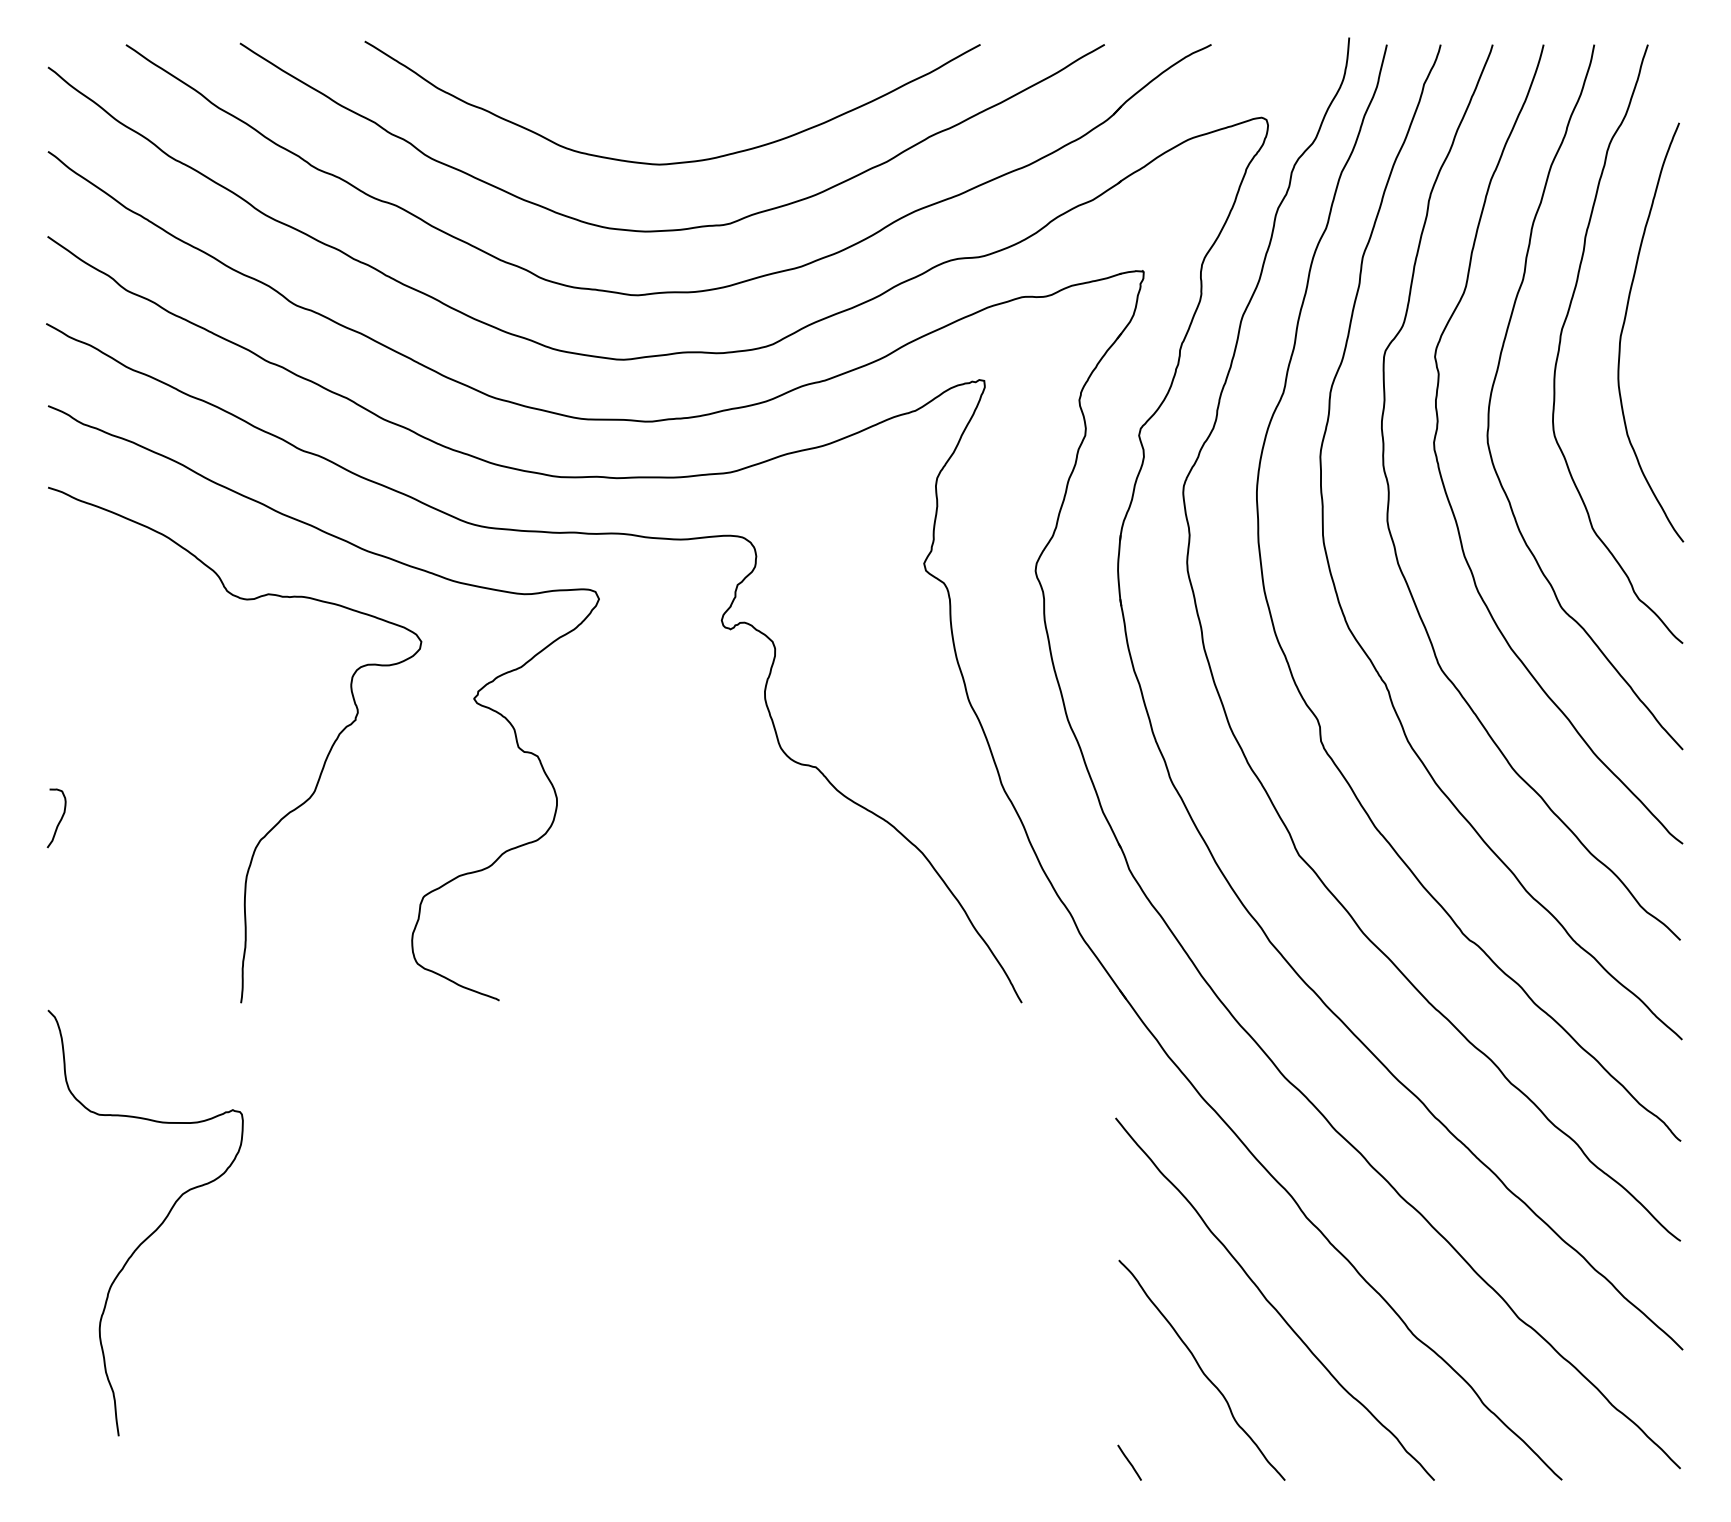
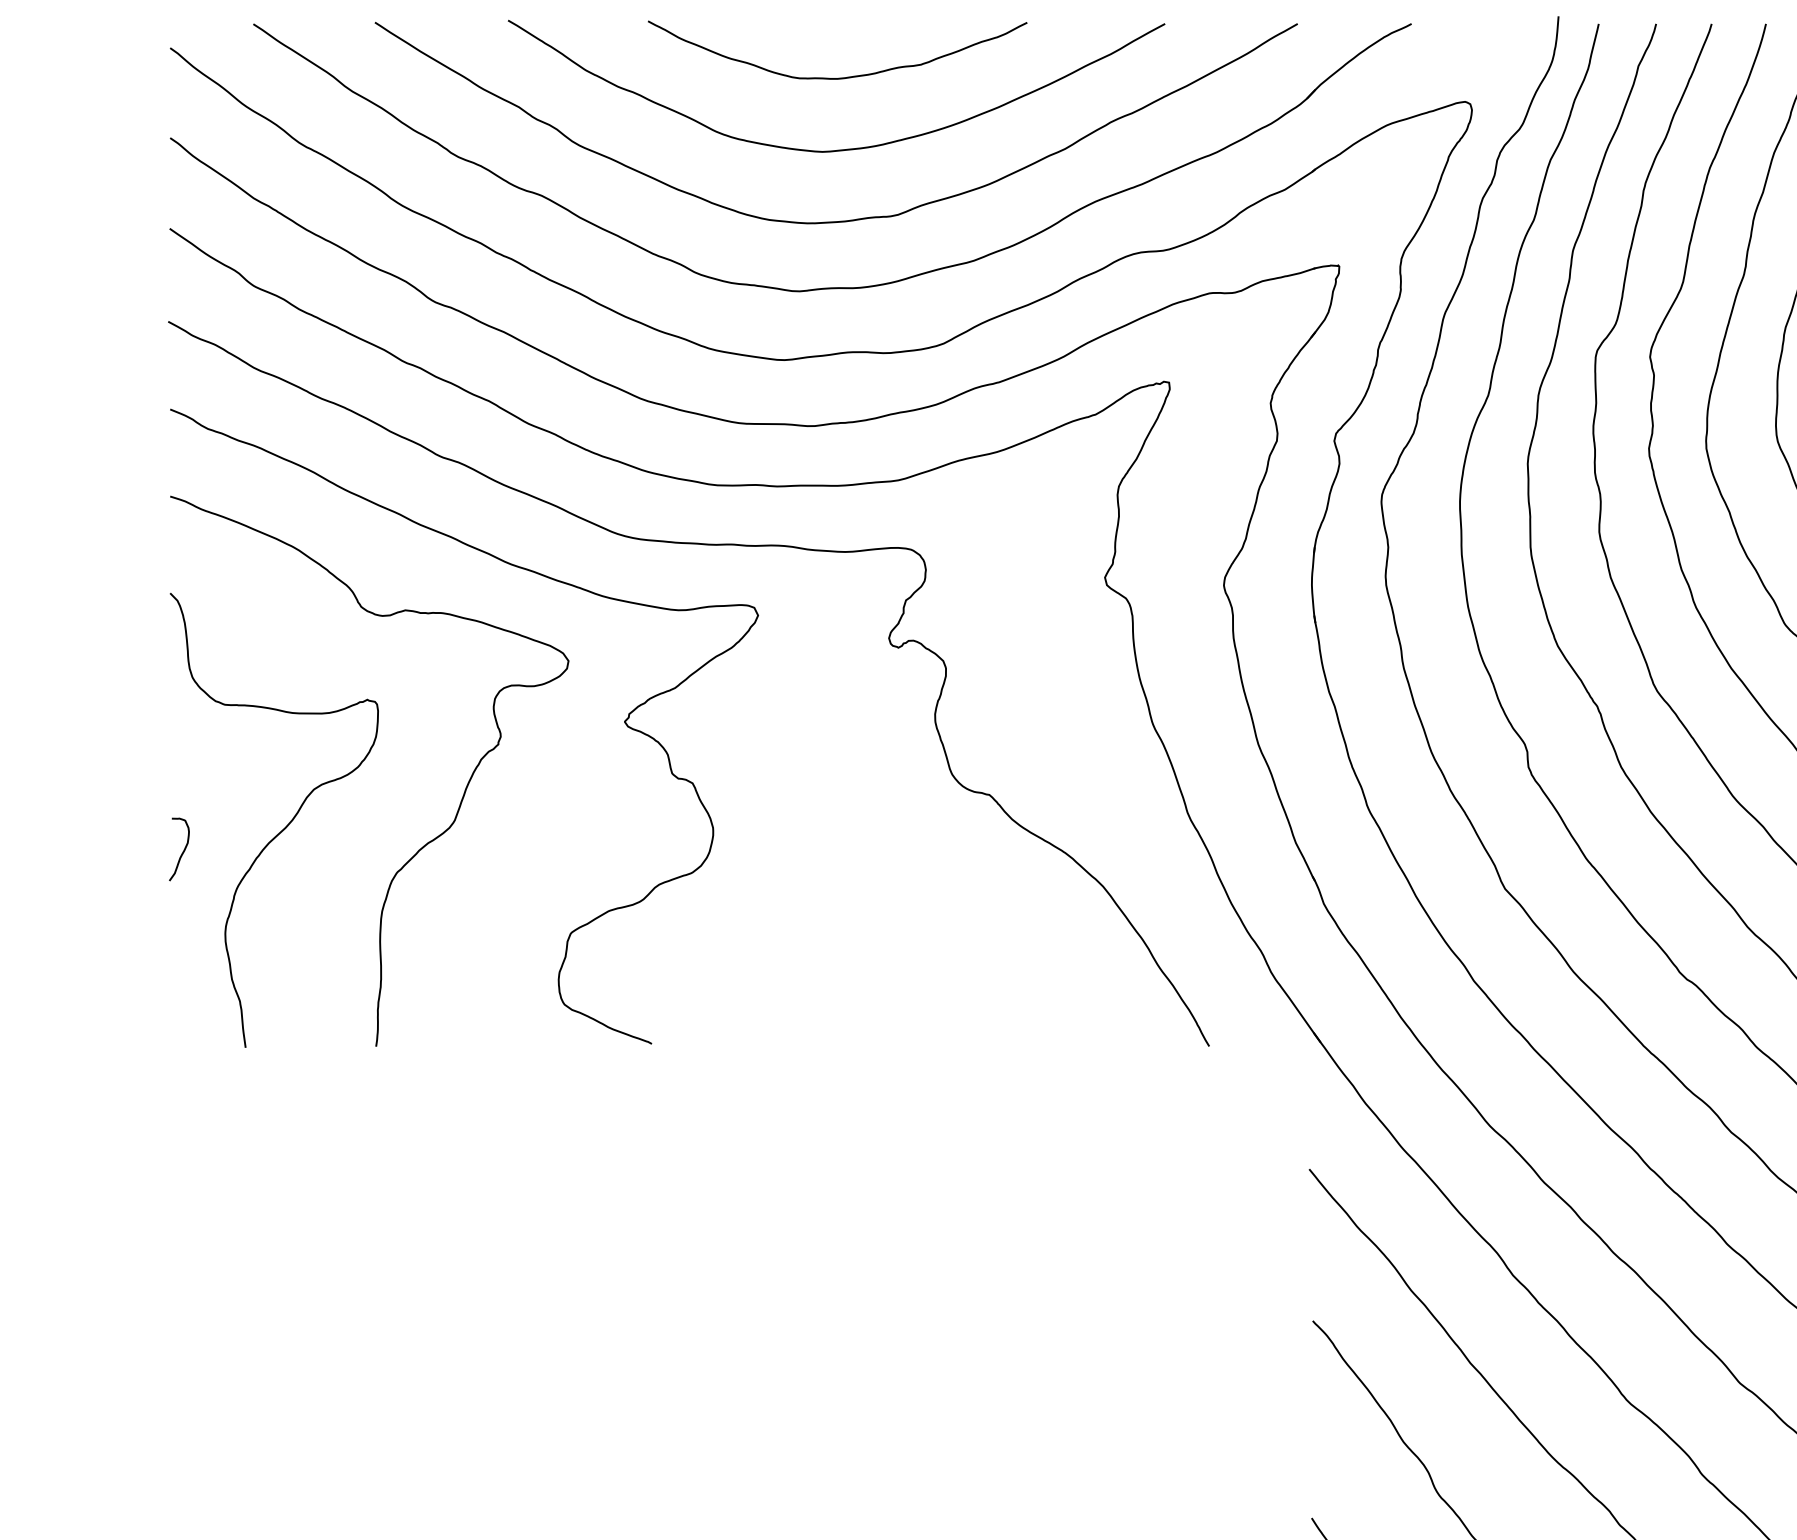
curve: (677, 94) -> (841, 77), added
curve: (154, 1230) -> (283, 828), moved

